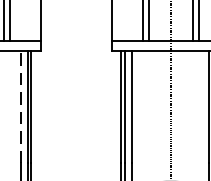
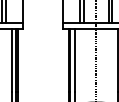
line: (20, 107) -> (11, 60), dashed -> solid

